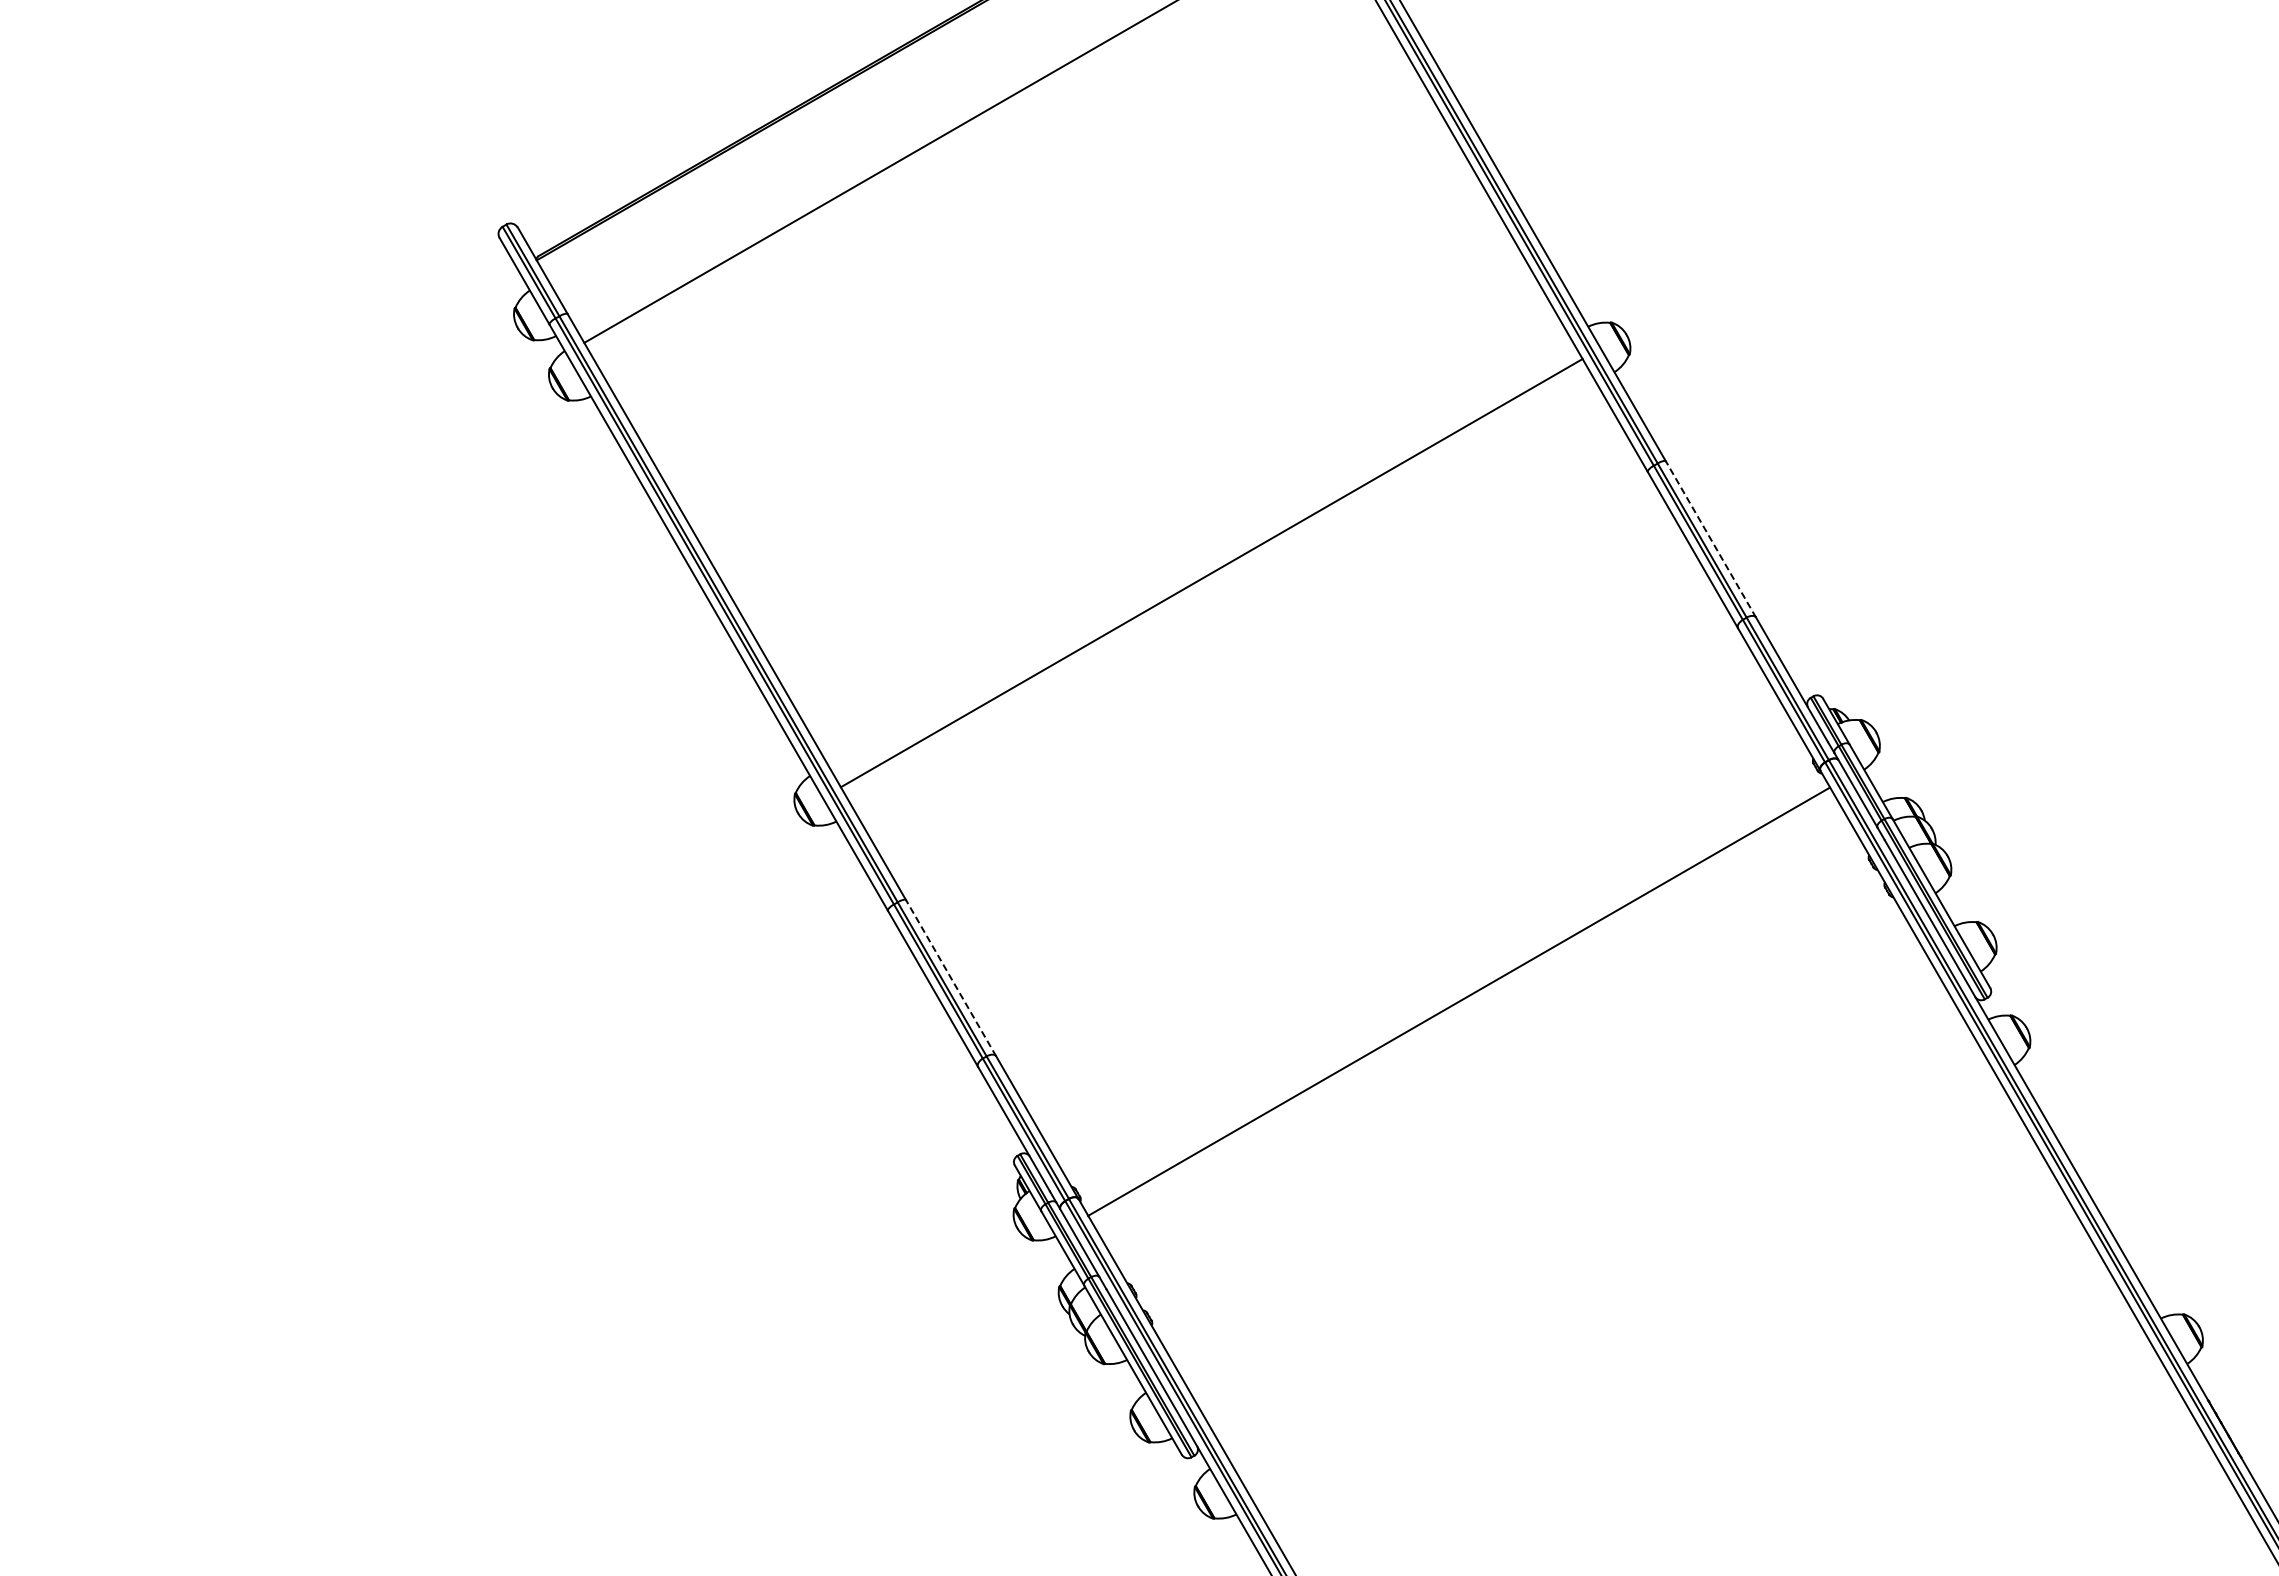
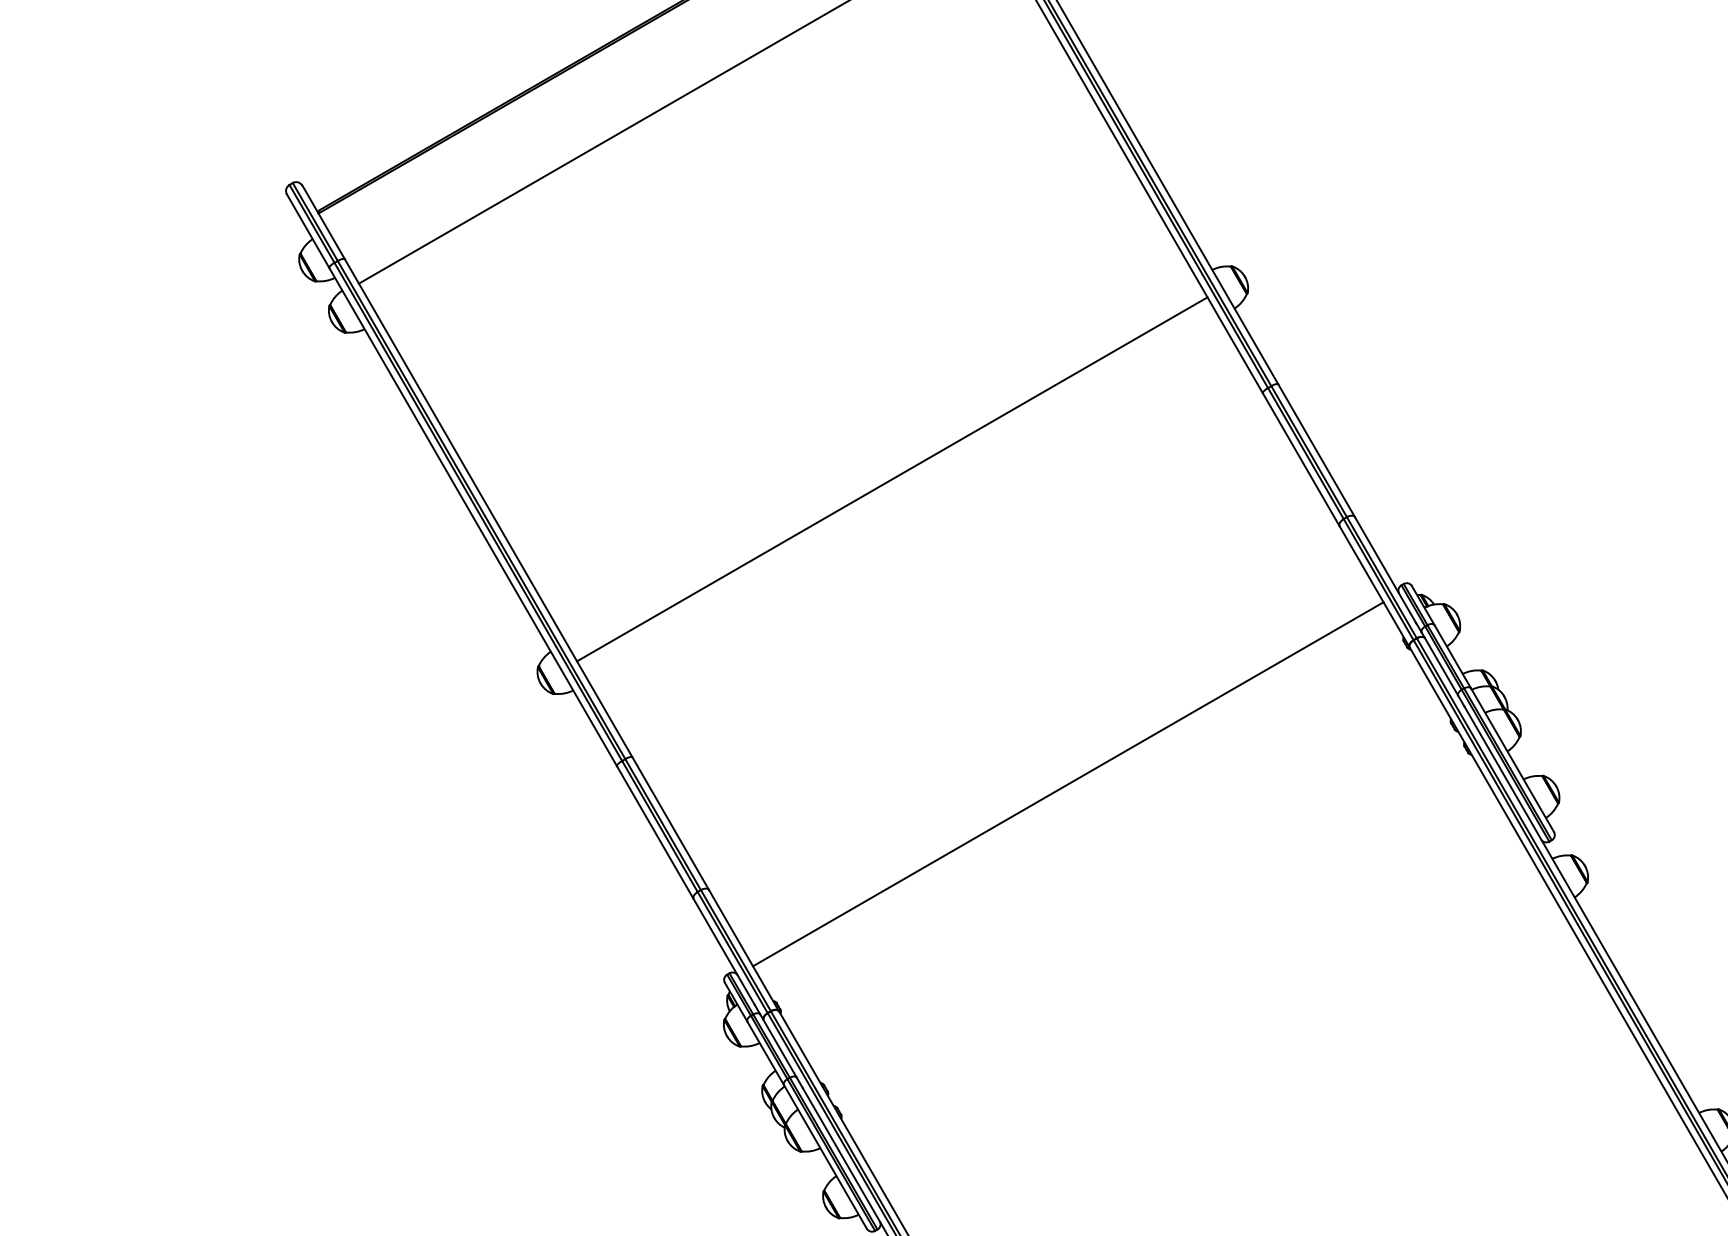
line: (1710, 539) -> (1316, 450), dashed -> solid
line: (950, 977) -> (670, 823), dashed -> solid
line: (1458, 1001) -> (1068, 783), moved

